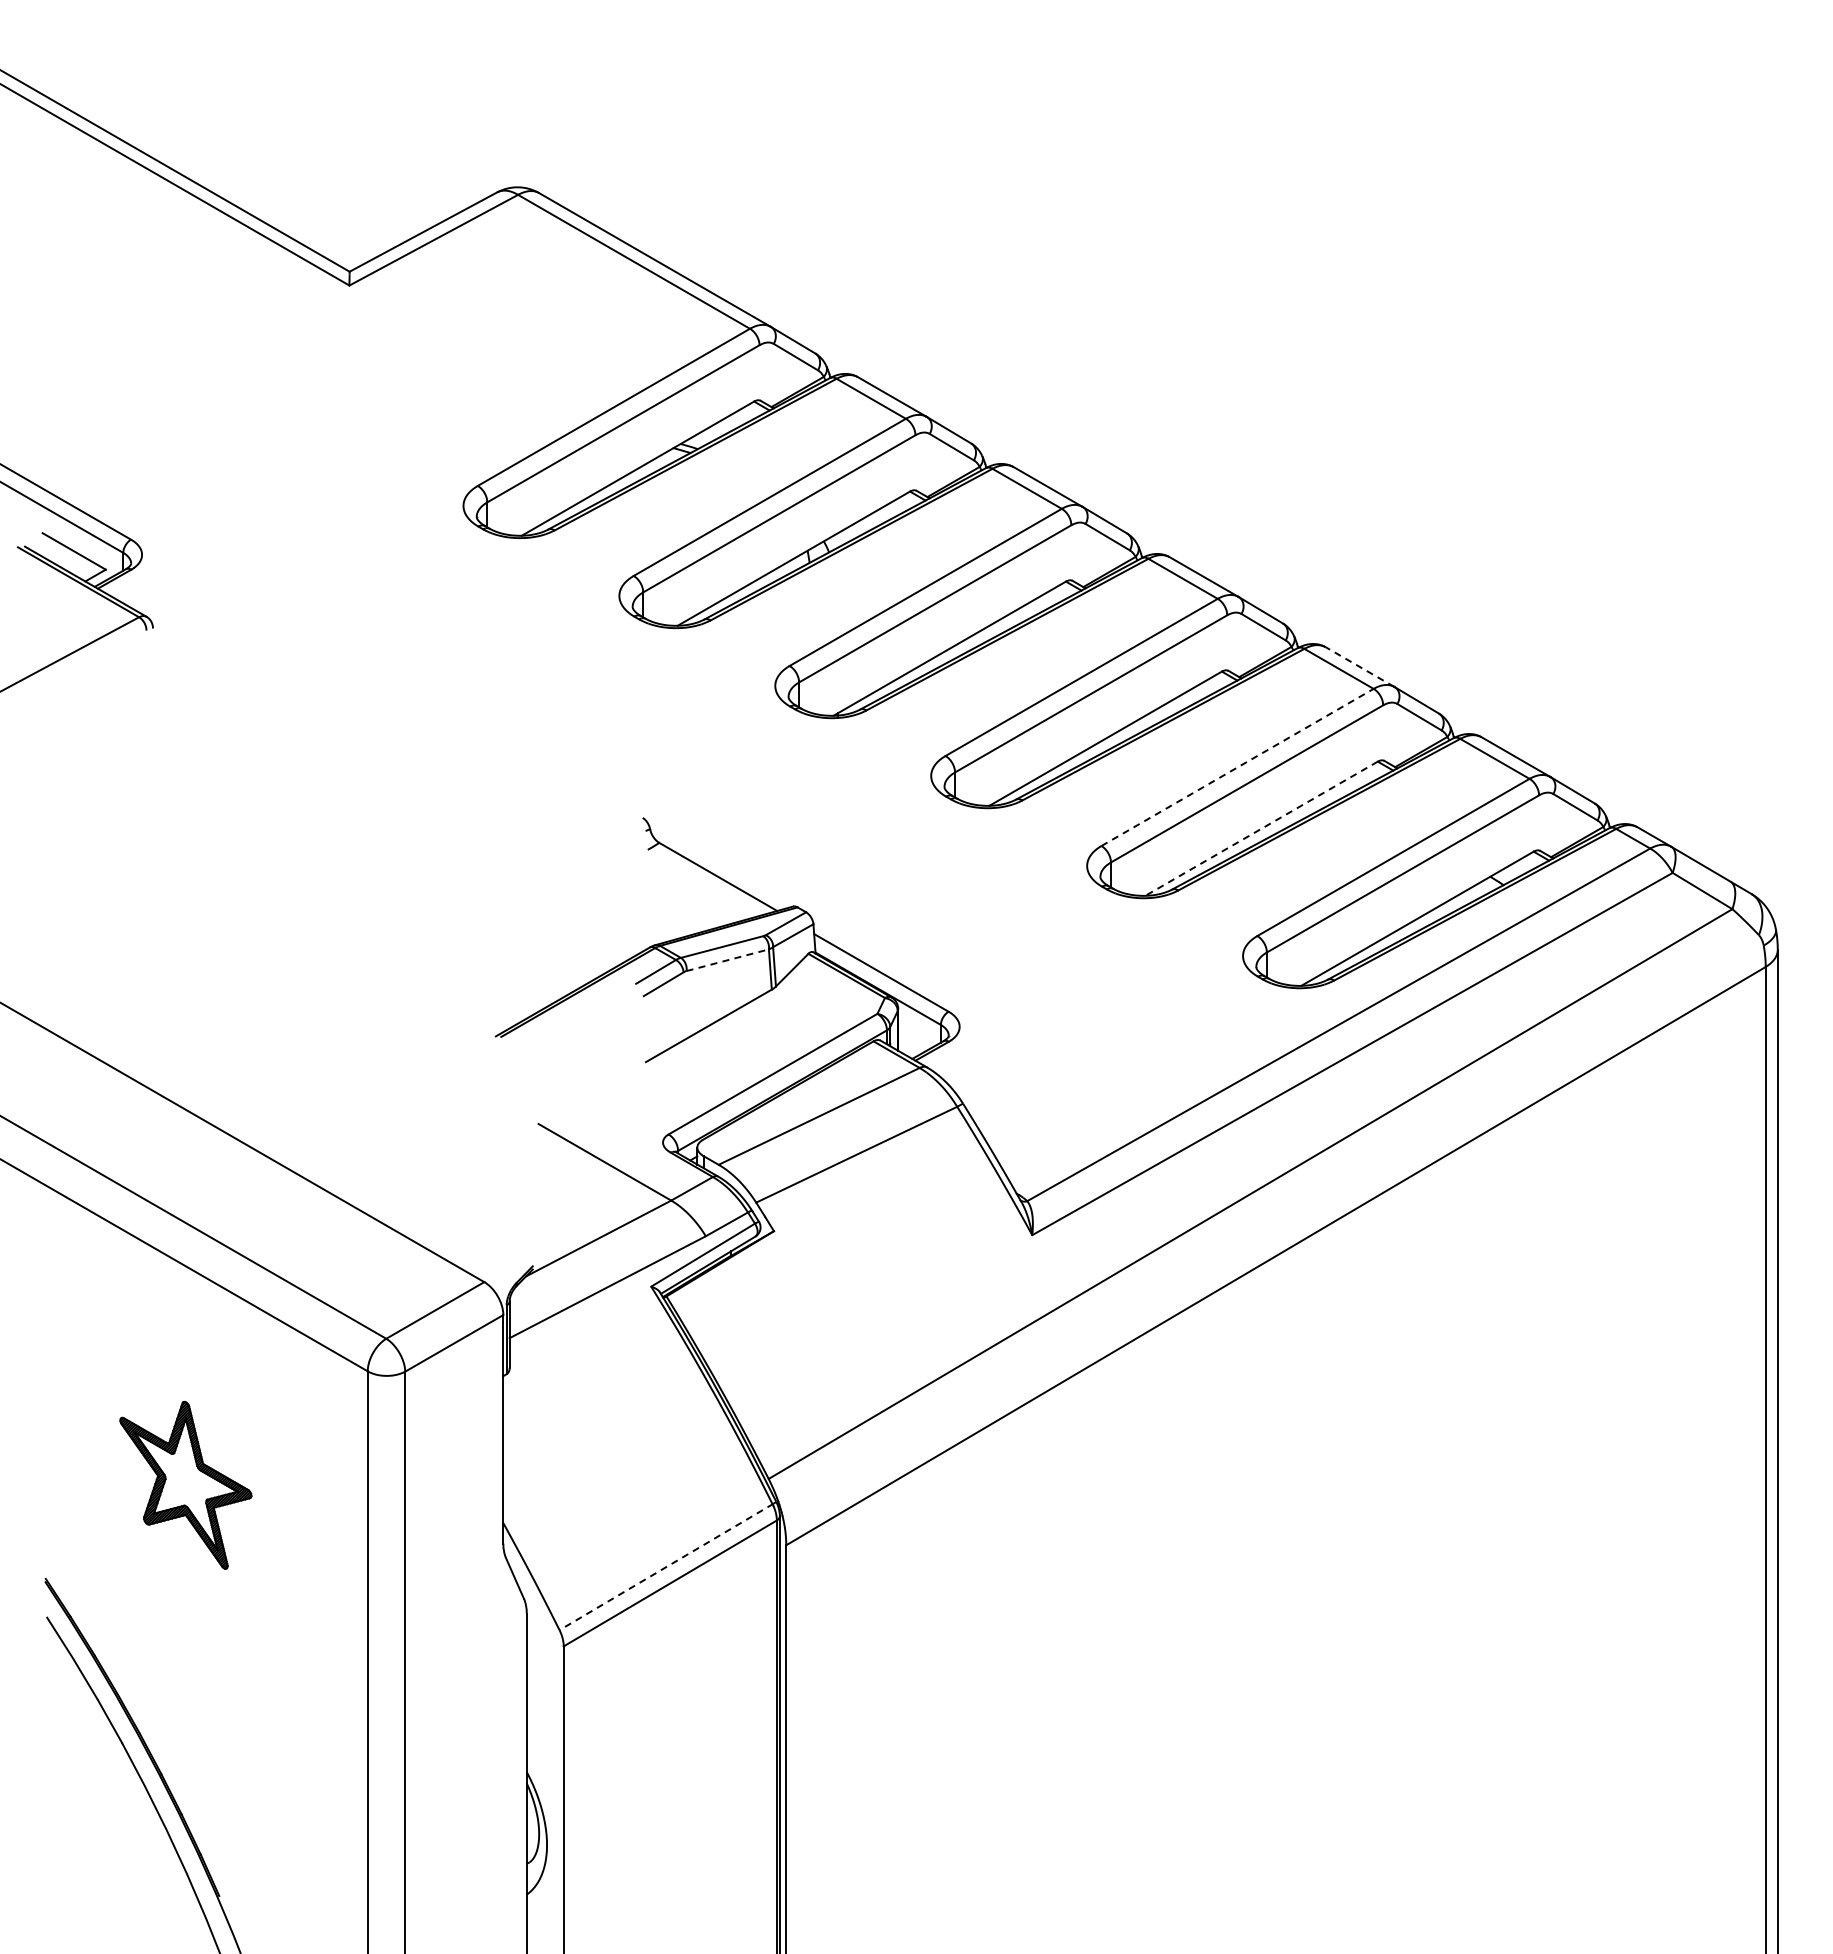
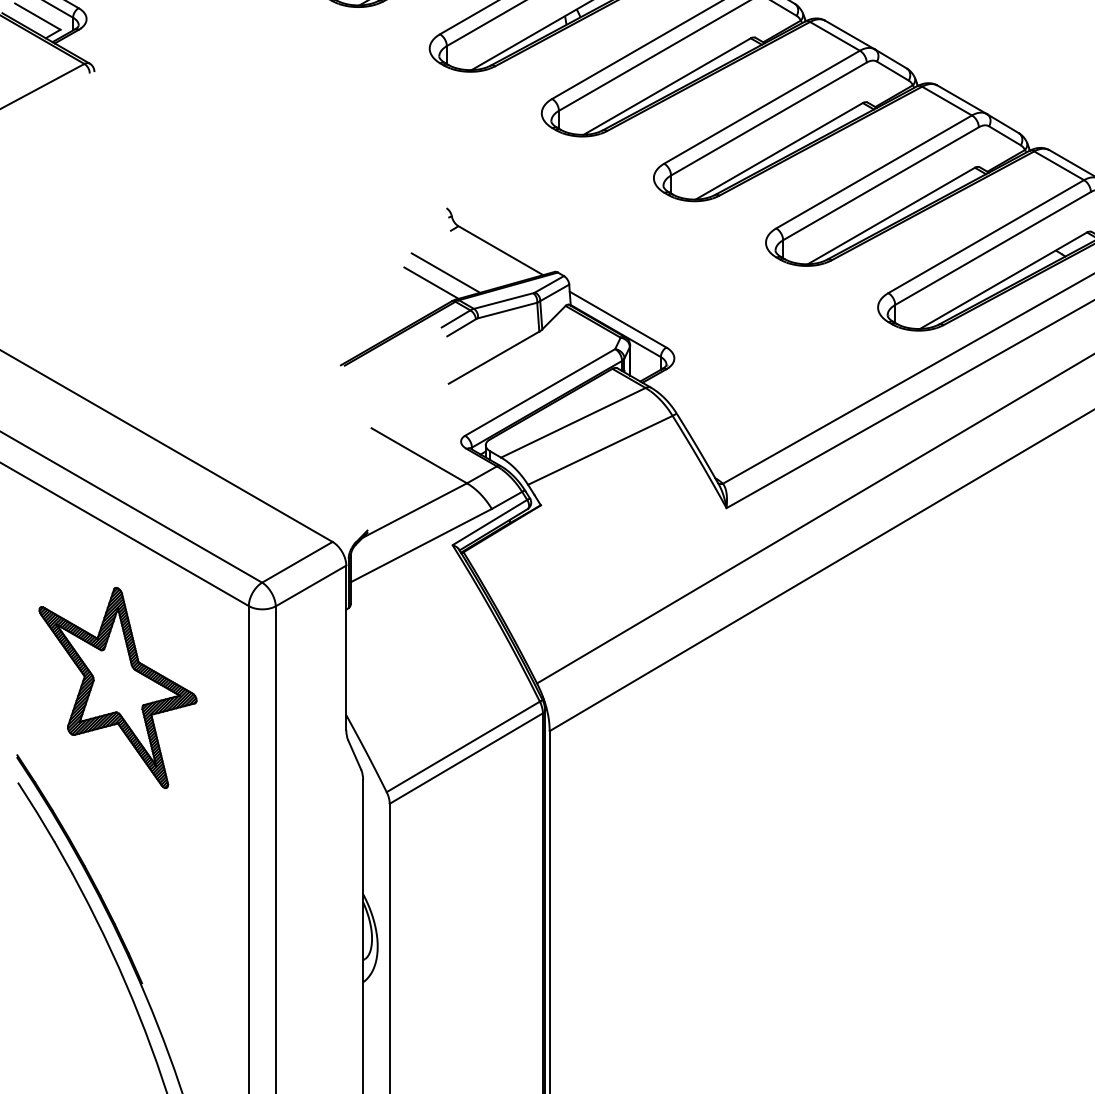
line: (1360, 667) -> (962, 100), dashed -> solid
line: (1237, 767) -> (874, 171), dashed -> solid
line: (1261, 828) -> (891, 215), dashed -> solid
line: (641, 907) -> (445, 272), added
line: (621, 921) -> (431, 282), added
line: (727, 960) -> (507, 310), dashed -> solid
part: (185, 1485) -> (117, 688), size x1.67
line: (666, 1567) -> (463, 747), dashed -> solid

